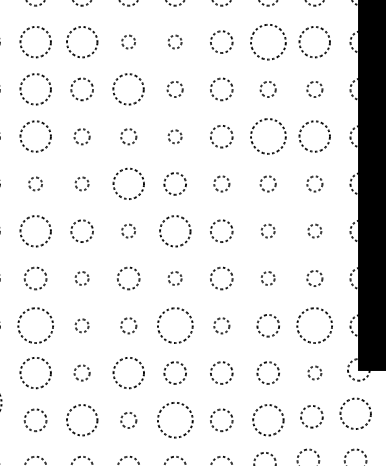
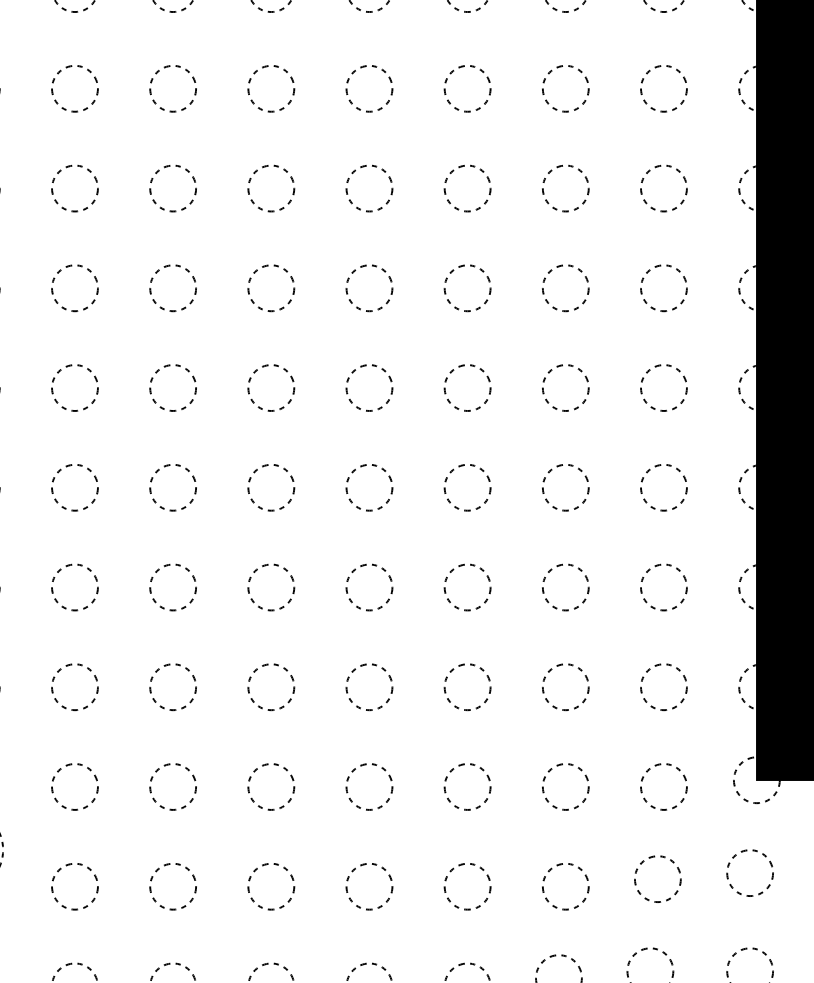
circle: (35, 41) -> (74, 87), size x0.71
circle: (81, 41) -> (171, 87), size x0.71
circle: (128, 41) -> (270, 87), size x1.67
circle: (174, 41) -> (367, 87), size x1.67
circle: (267, 41) -> (564, 87), size x0.62
circle: (314, 41) -> (663, 87), size x0.71
circle: (35, 89) -> (74, 188), size x0.71
circle: (128, 89) -> (270, 188), size x0.71
circle: (174, 89) -> (367, 188), size x1.43
circle: (267, 89) -> (564, 188), size x1.43
circle: (314, 89) -> (663, 188), size x1.43
circle: (35, 136) -> (74, 287), size x0.71
circle: (81, 136) -> (171, 287), size x1.43
circle: (128, 136) -> (270, 287), size x1.43
circle: (174, 136) -> (367, 287), size x1.67
circle: (267, 136) -> (564, 287), size x0.62
circle: (314, 136) -> (663, 287), size x0.71
circle: (35, 183) -> (74, 387), size x1.67
circle: (81, 183) -> (171, 387), size x1.67
circle: (128, 183) -> (270, 387), size x0.71
circle: (221, 183) -> (467, 387), size x1.43
circle: (267, 183) -> (564, 387), size x1.43
circle: (314, 183) -> (663, 387), size x1.43
circle: (35, 230) -> (74, 486), size x0.71
circle: (128, 230) -> (270, 486), size x1.67
circle: (174, 230) -> (367, 486), size x0.71
circle: (267, 230) -> (564, 486), size x1.67
circle: (314, 230) -> (663, 486), size x1.67
circle: (81, 278) -> (171, 587), size x1.67
circle: (174, 278) -> (367, 587), size x1.67
circle: (267, 278) -> (564, 587), size x1.67
circle: (314, 278) -> (663, 587), size x1.43
circle: (35, 325) -> (74, 686), size x0.62
circle: (81, 325) -> (171, 686), size x1.67
circle: (128, 325) -> (270, 686), size x1.43
circle: (174, 325) -> (367, 686), size x0.62
circle: (221, 325) -> (467, 686), size x1.43
circle: (314, 325) -> (663, 686), size x0.62
circle: (35, 372) -> (74, 785), size x0.71
circle: (81, 372) -> (171, 785), size x1.43
circle: (128, 372) -> (270, 785), size x0.71
circle: (314, 372) -> (663, 785), size x1.67
circle: (355, 413) -> (749, 872), size x0.71
circle: (81, 420) -> (171, 887), size x0.71
circle: (128, 420) -> (270, 887), size x1.43
circle: (174, 420) -> (367, 887), size x0.62
circle: (267, 420) -> (564, 887), size x0.71

